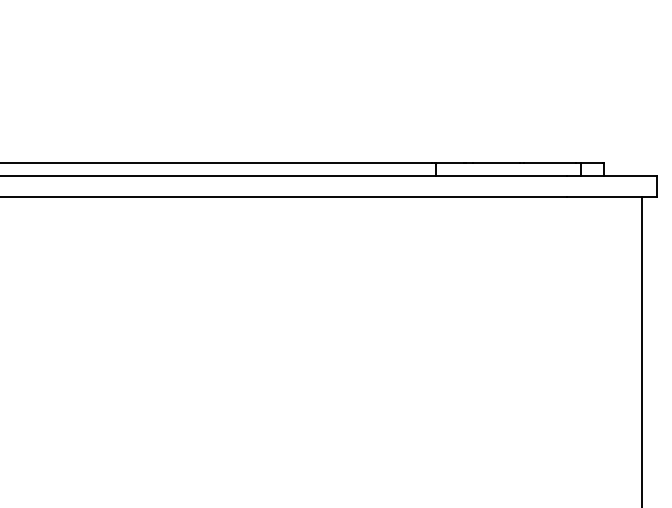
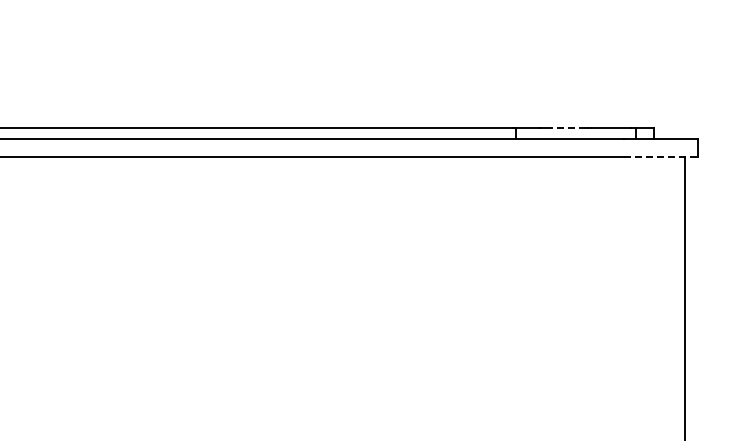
line: (496, 162) -> (565, 128), solid -> dashed
line: (612, 196) -> (661, 156), solid -> dashed

